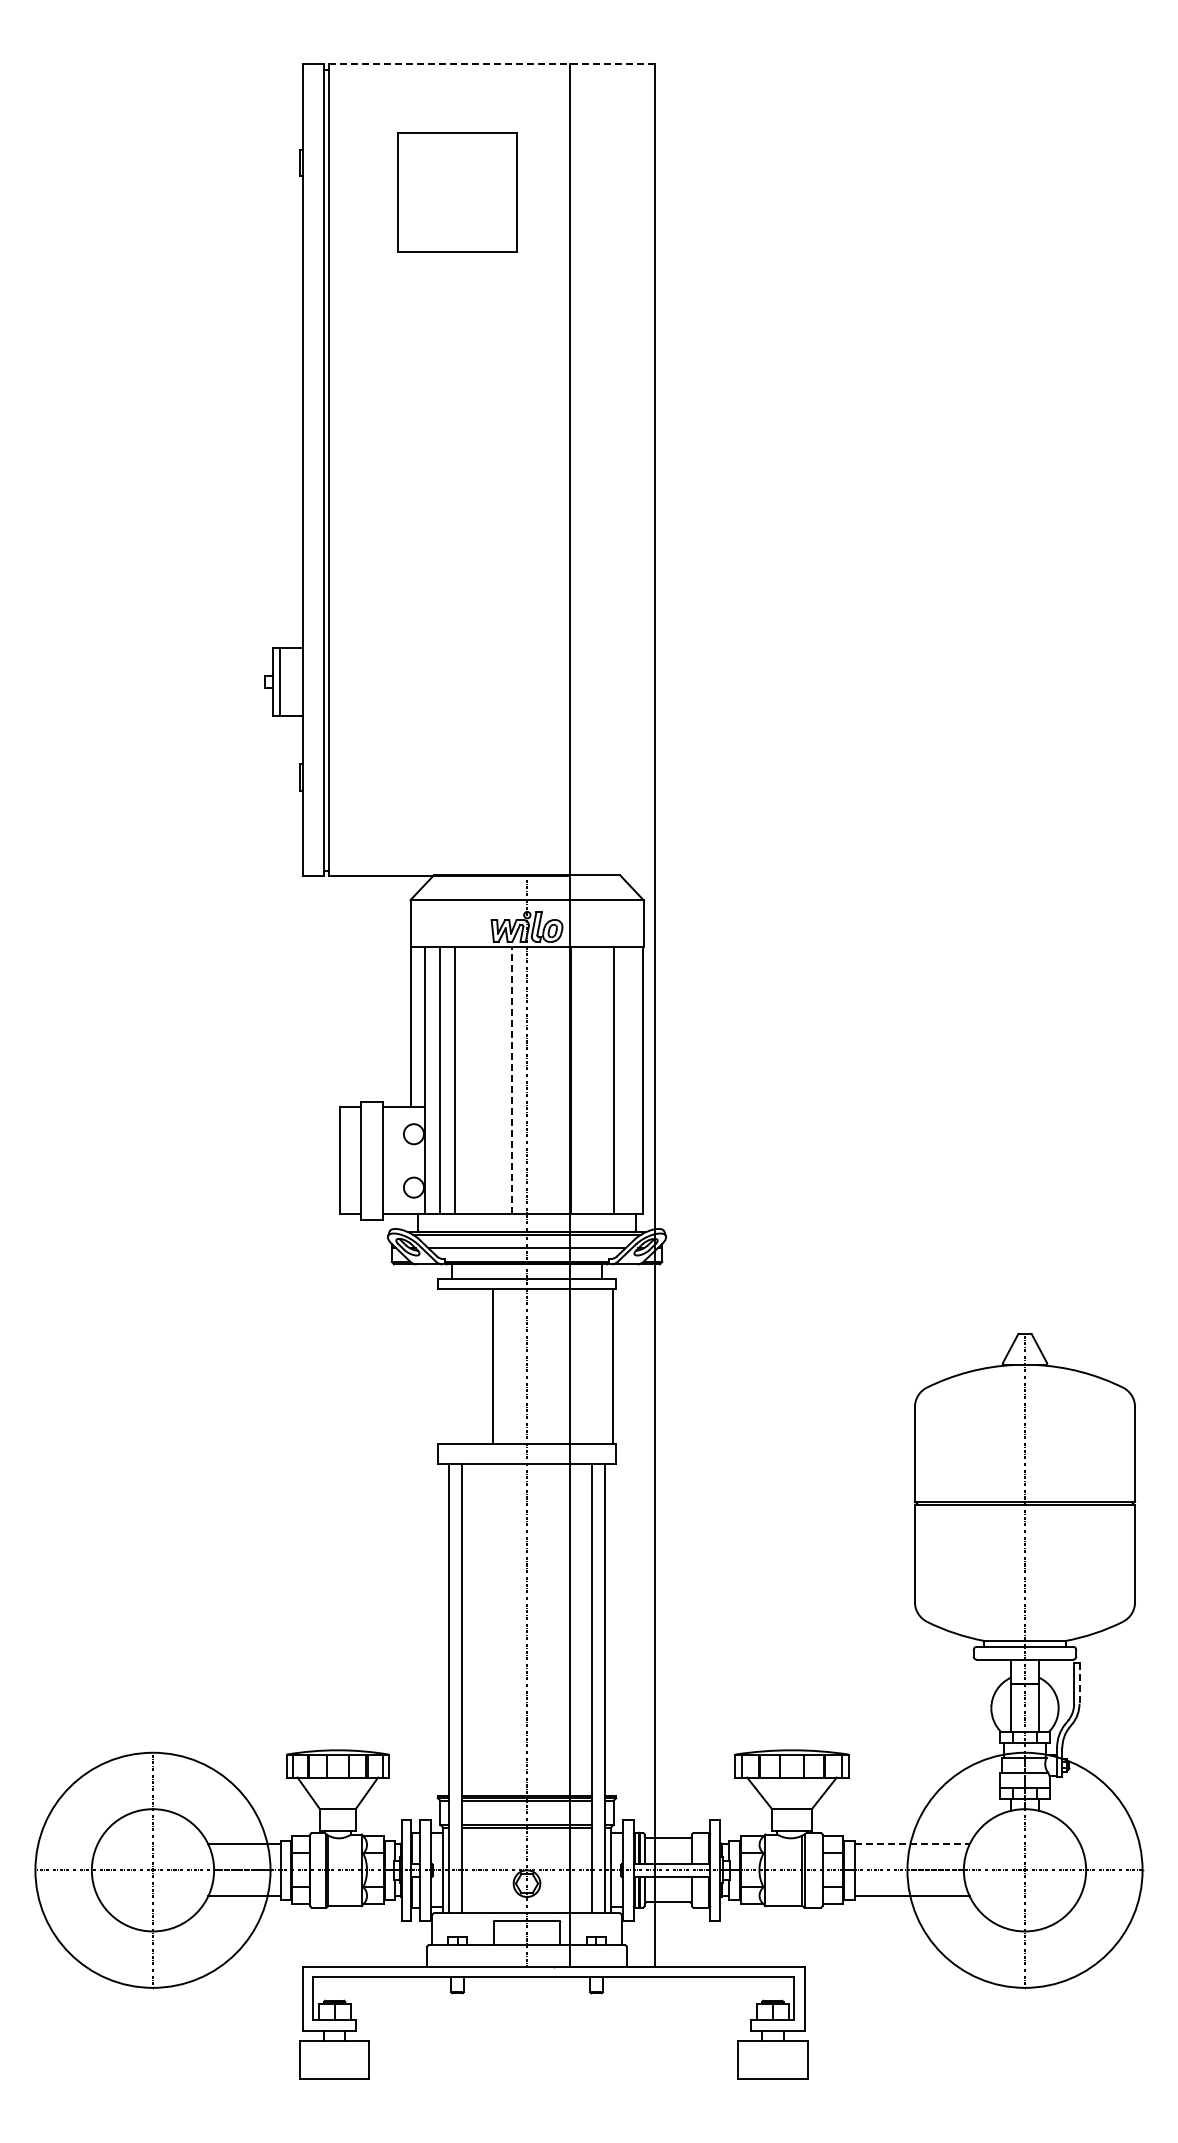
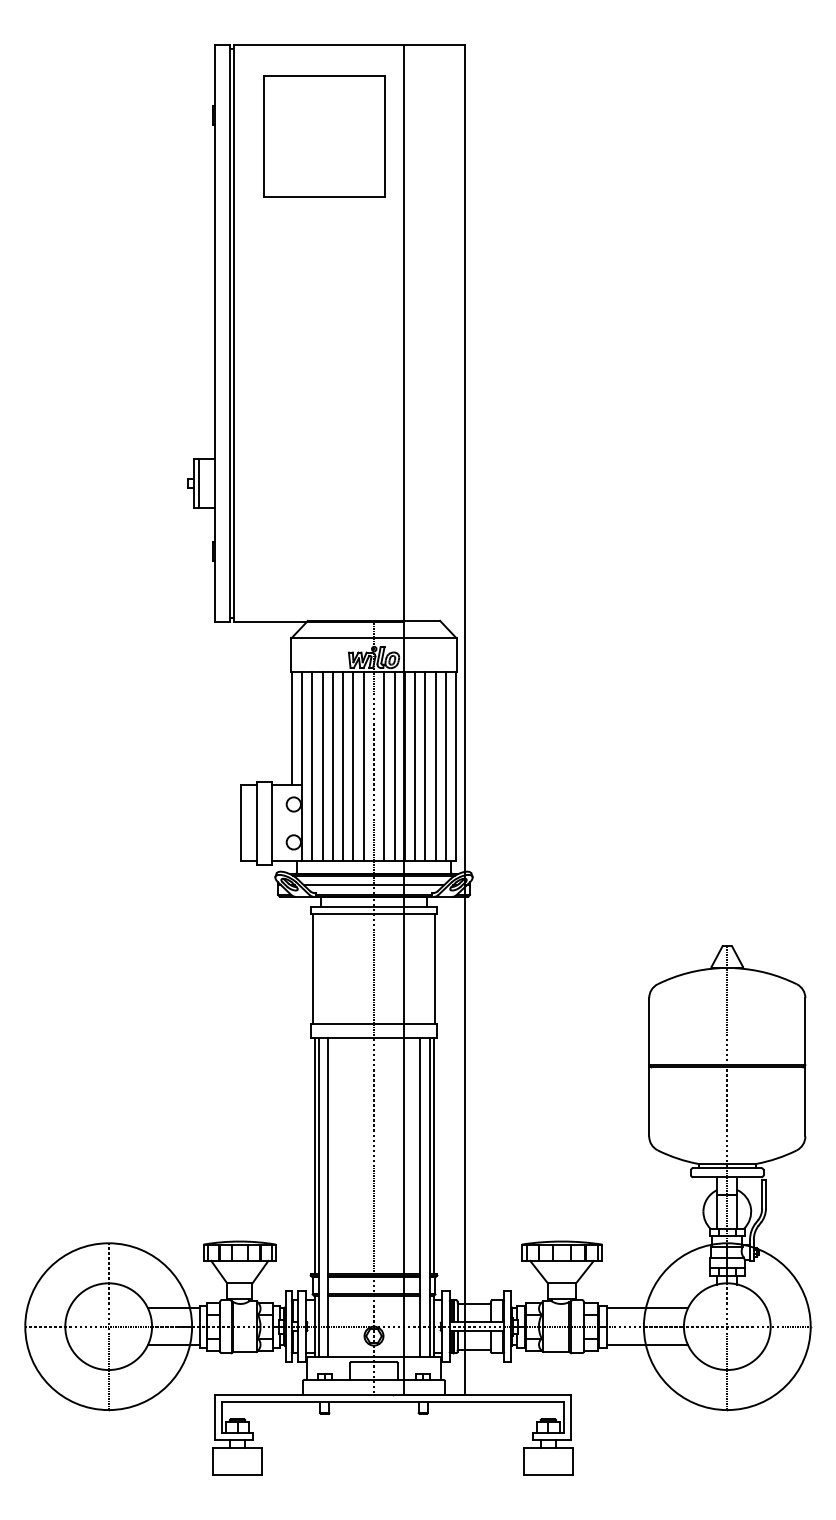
line: (492, 64) -> (349, 45), dashed -> solid
part: (457, 192) -> (324, 136), size x1.43
line: (468, 1080) -> (332, 766), added
line: (483, 1080) -> (343, 766), added
line: (498, 1080) -> (353, 766), added
line: (512, 1080) -> (363, 766), dashed -> solid
line: (541, 1080) -> (384, 766), added
line: (555, 1080) -> (394, 766), added
line: (585, 1080) -> (415, 766), added
line: (599, 1080) -> (425, 766), added
line: (628, 1080) -> (446, 766), added
line: (492, 1366) -> (312, 969), moved
line: (443, 1629) -> (314, 1155), added
line: (610, 1629) -> (433, 1155), added
line: (1079, 1683) -> (765, 1194), dashed -> solid
line: (912, 1844) -> (647, 1308), dashed -> solid

